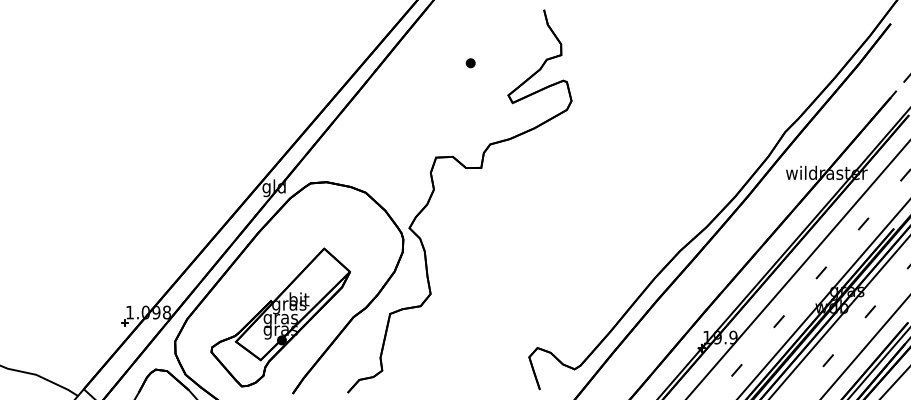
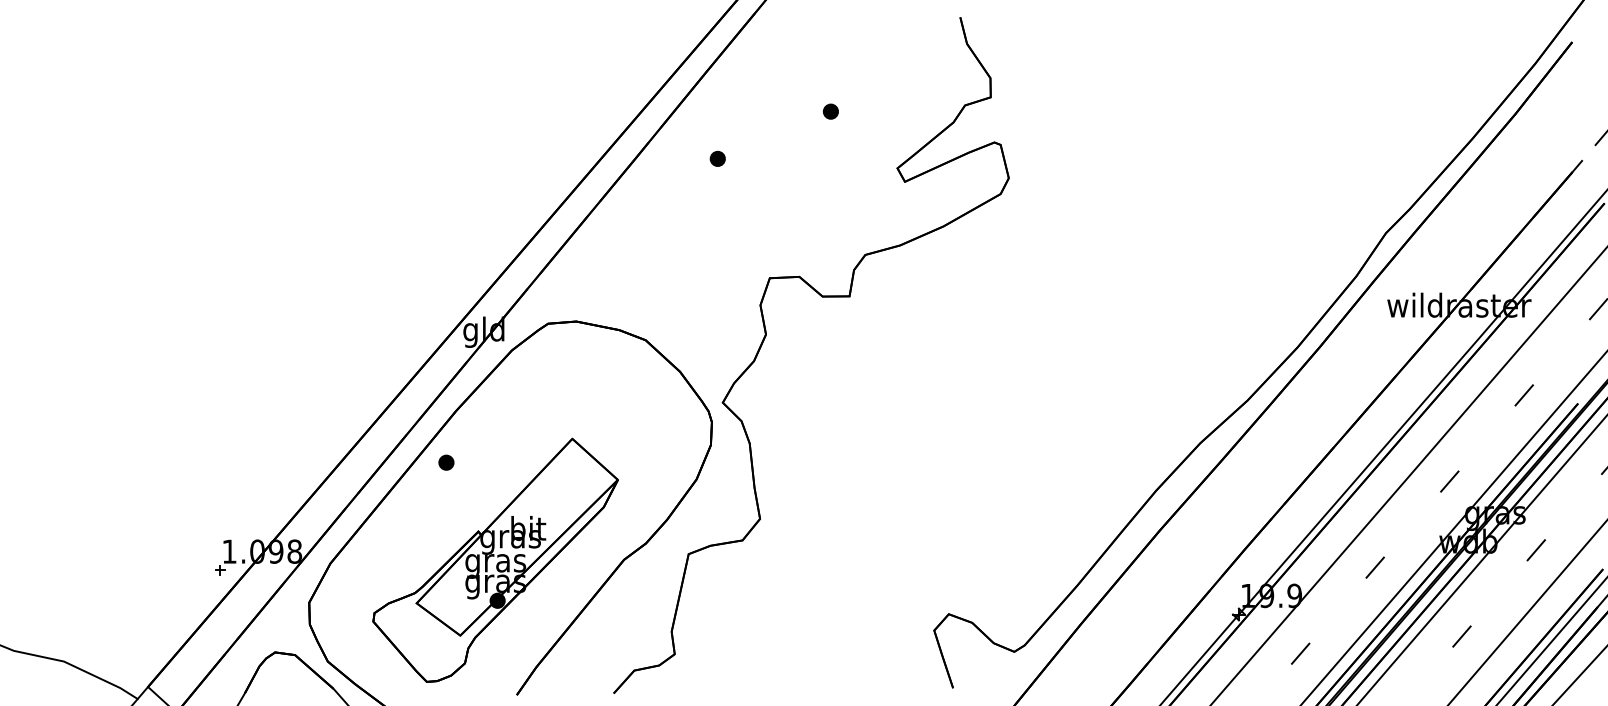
part: (406, 89) -> (717, 157), added
part: (252, 262) -> (445, 463), added

